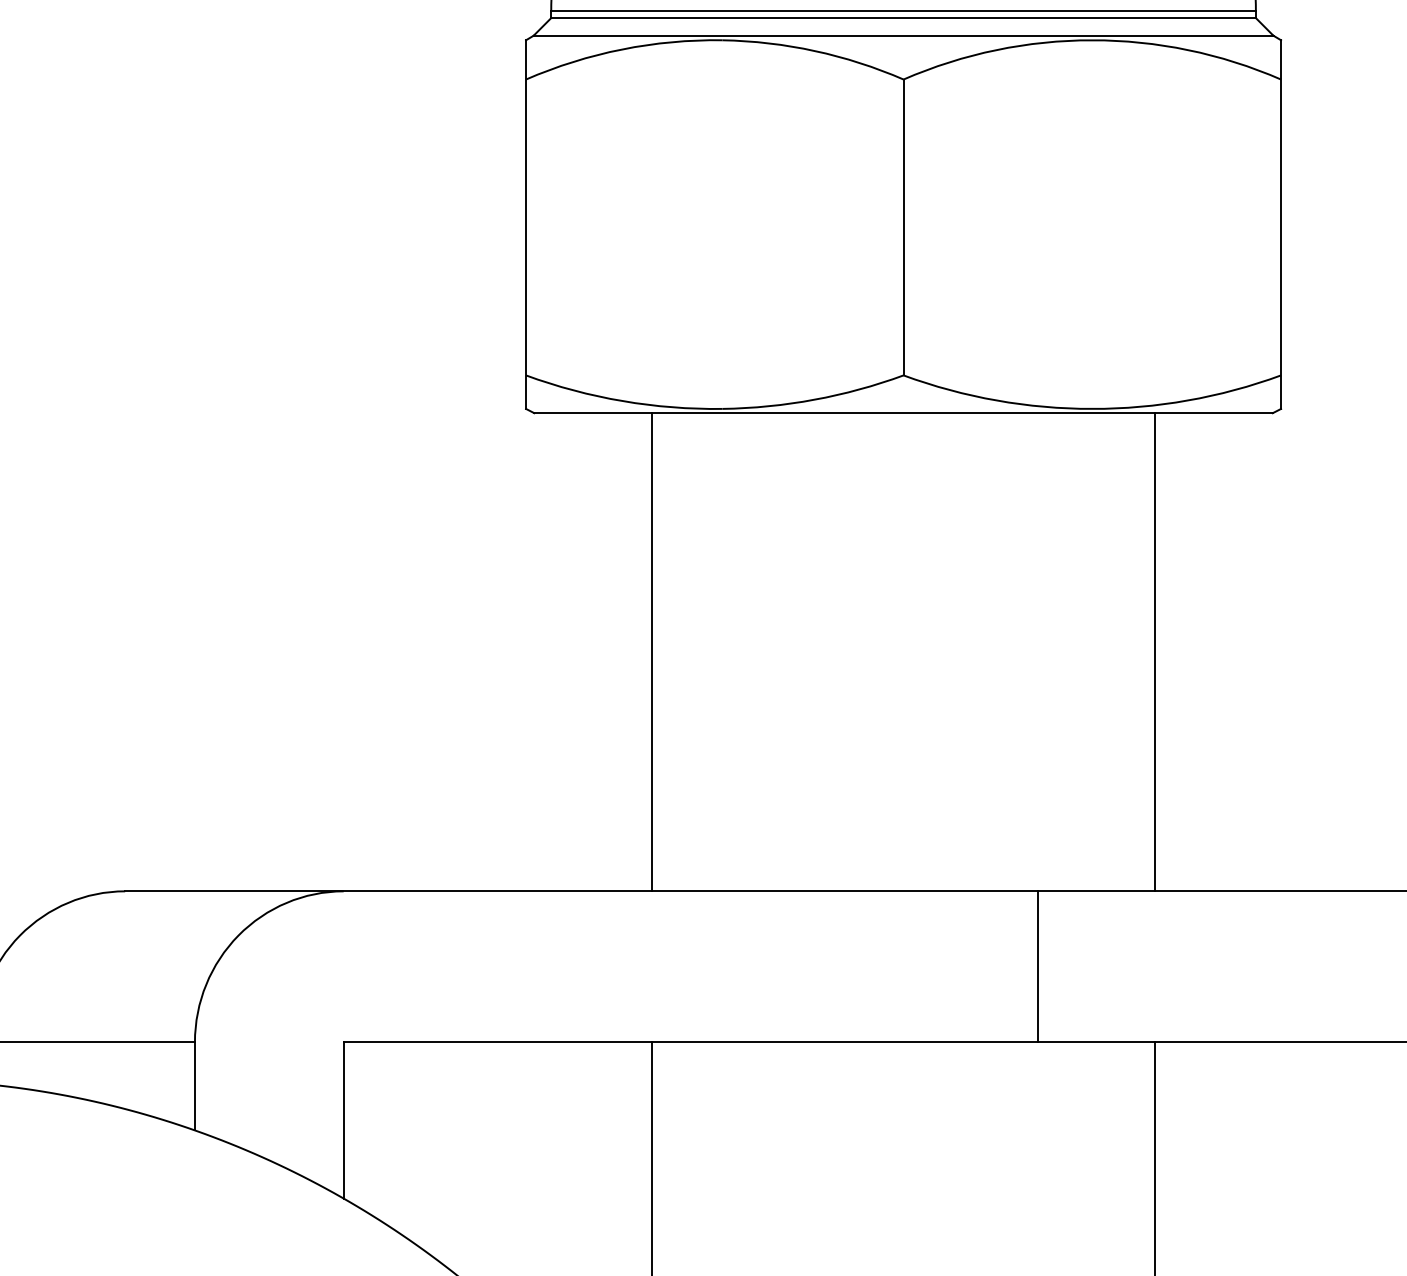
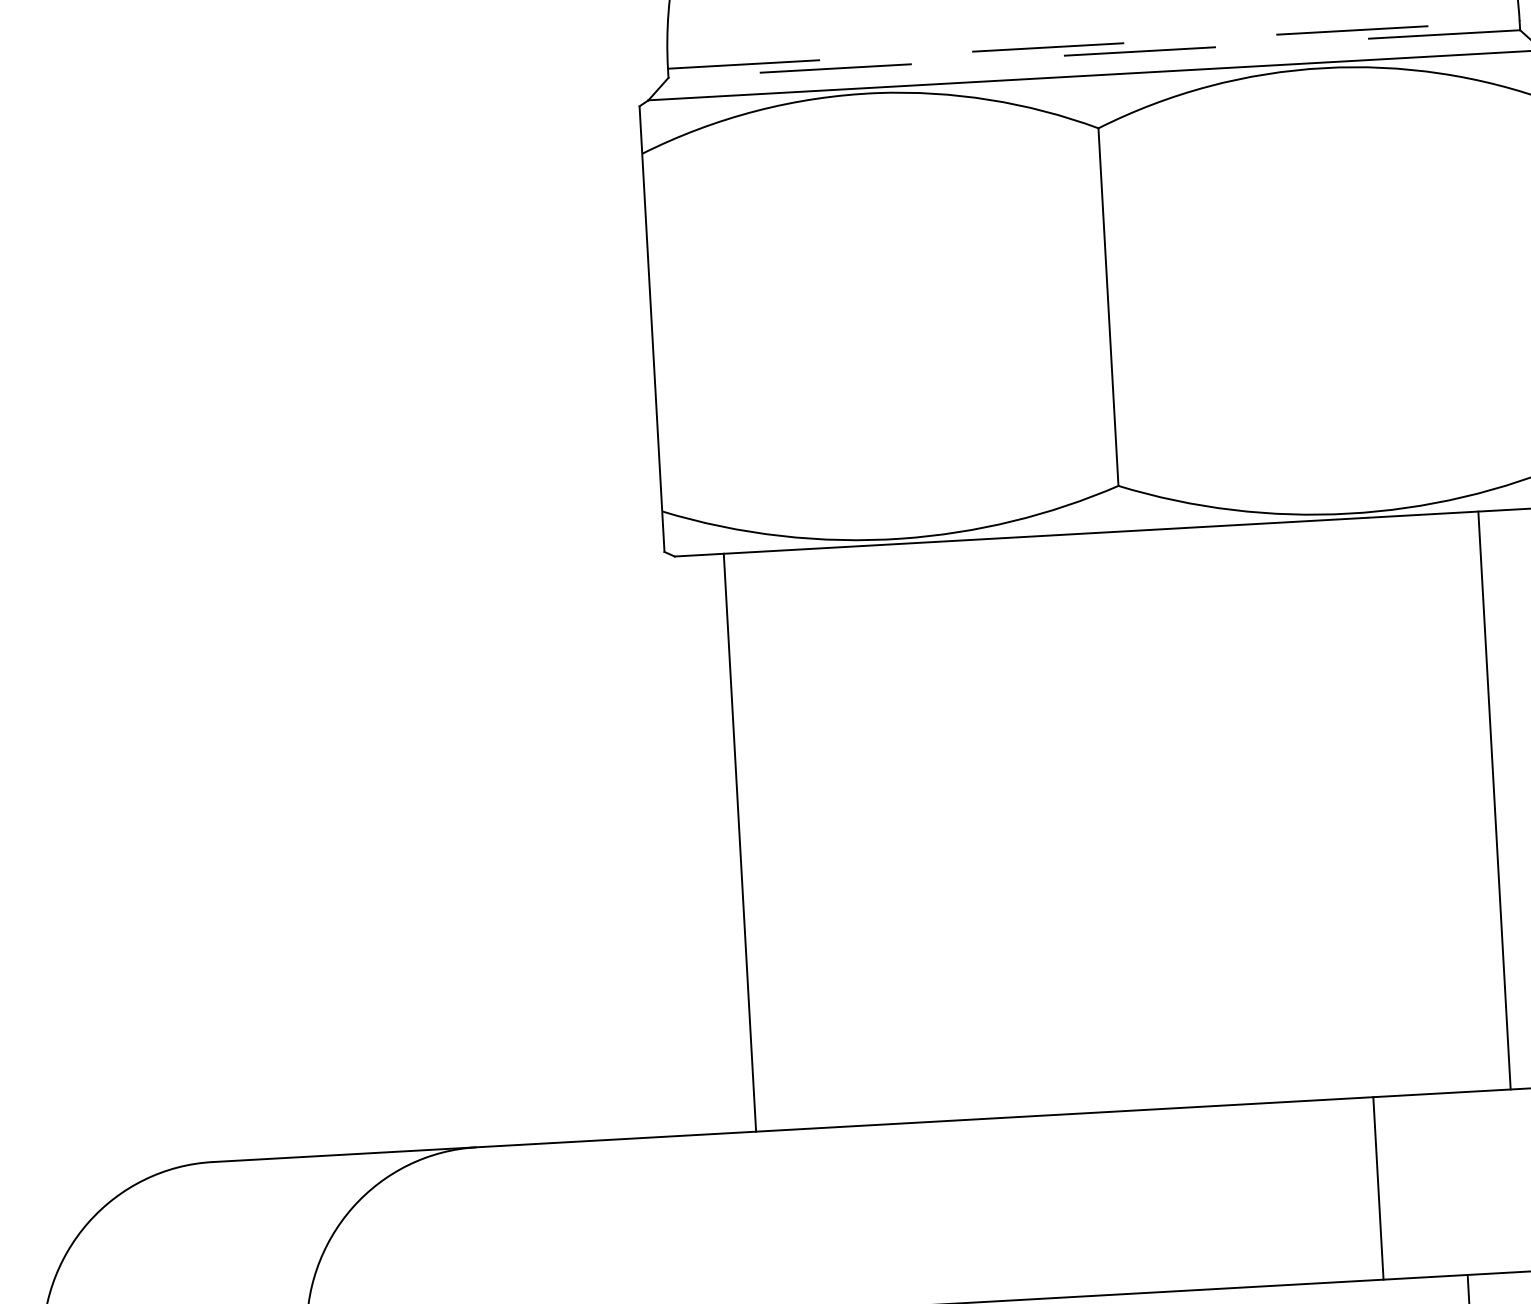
line: (904, 10) -> (1094, 44), solid -> dashed
line: (903, 18) -> (1094, 54), solid -> dashed
line: (651, 652) -> (739, 843), moved
line: (1155, 652) -> (1494, 800), moved
line: (1037, 966) -> (1378, 1188), moved

